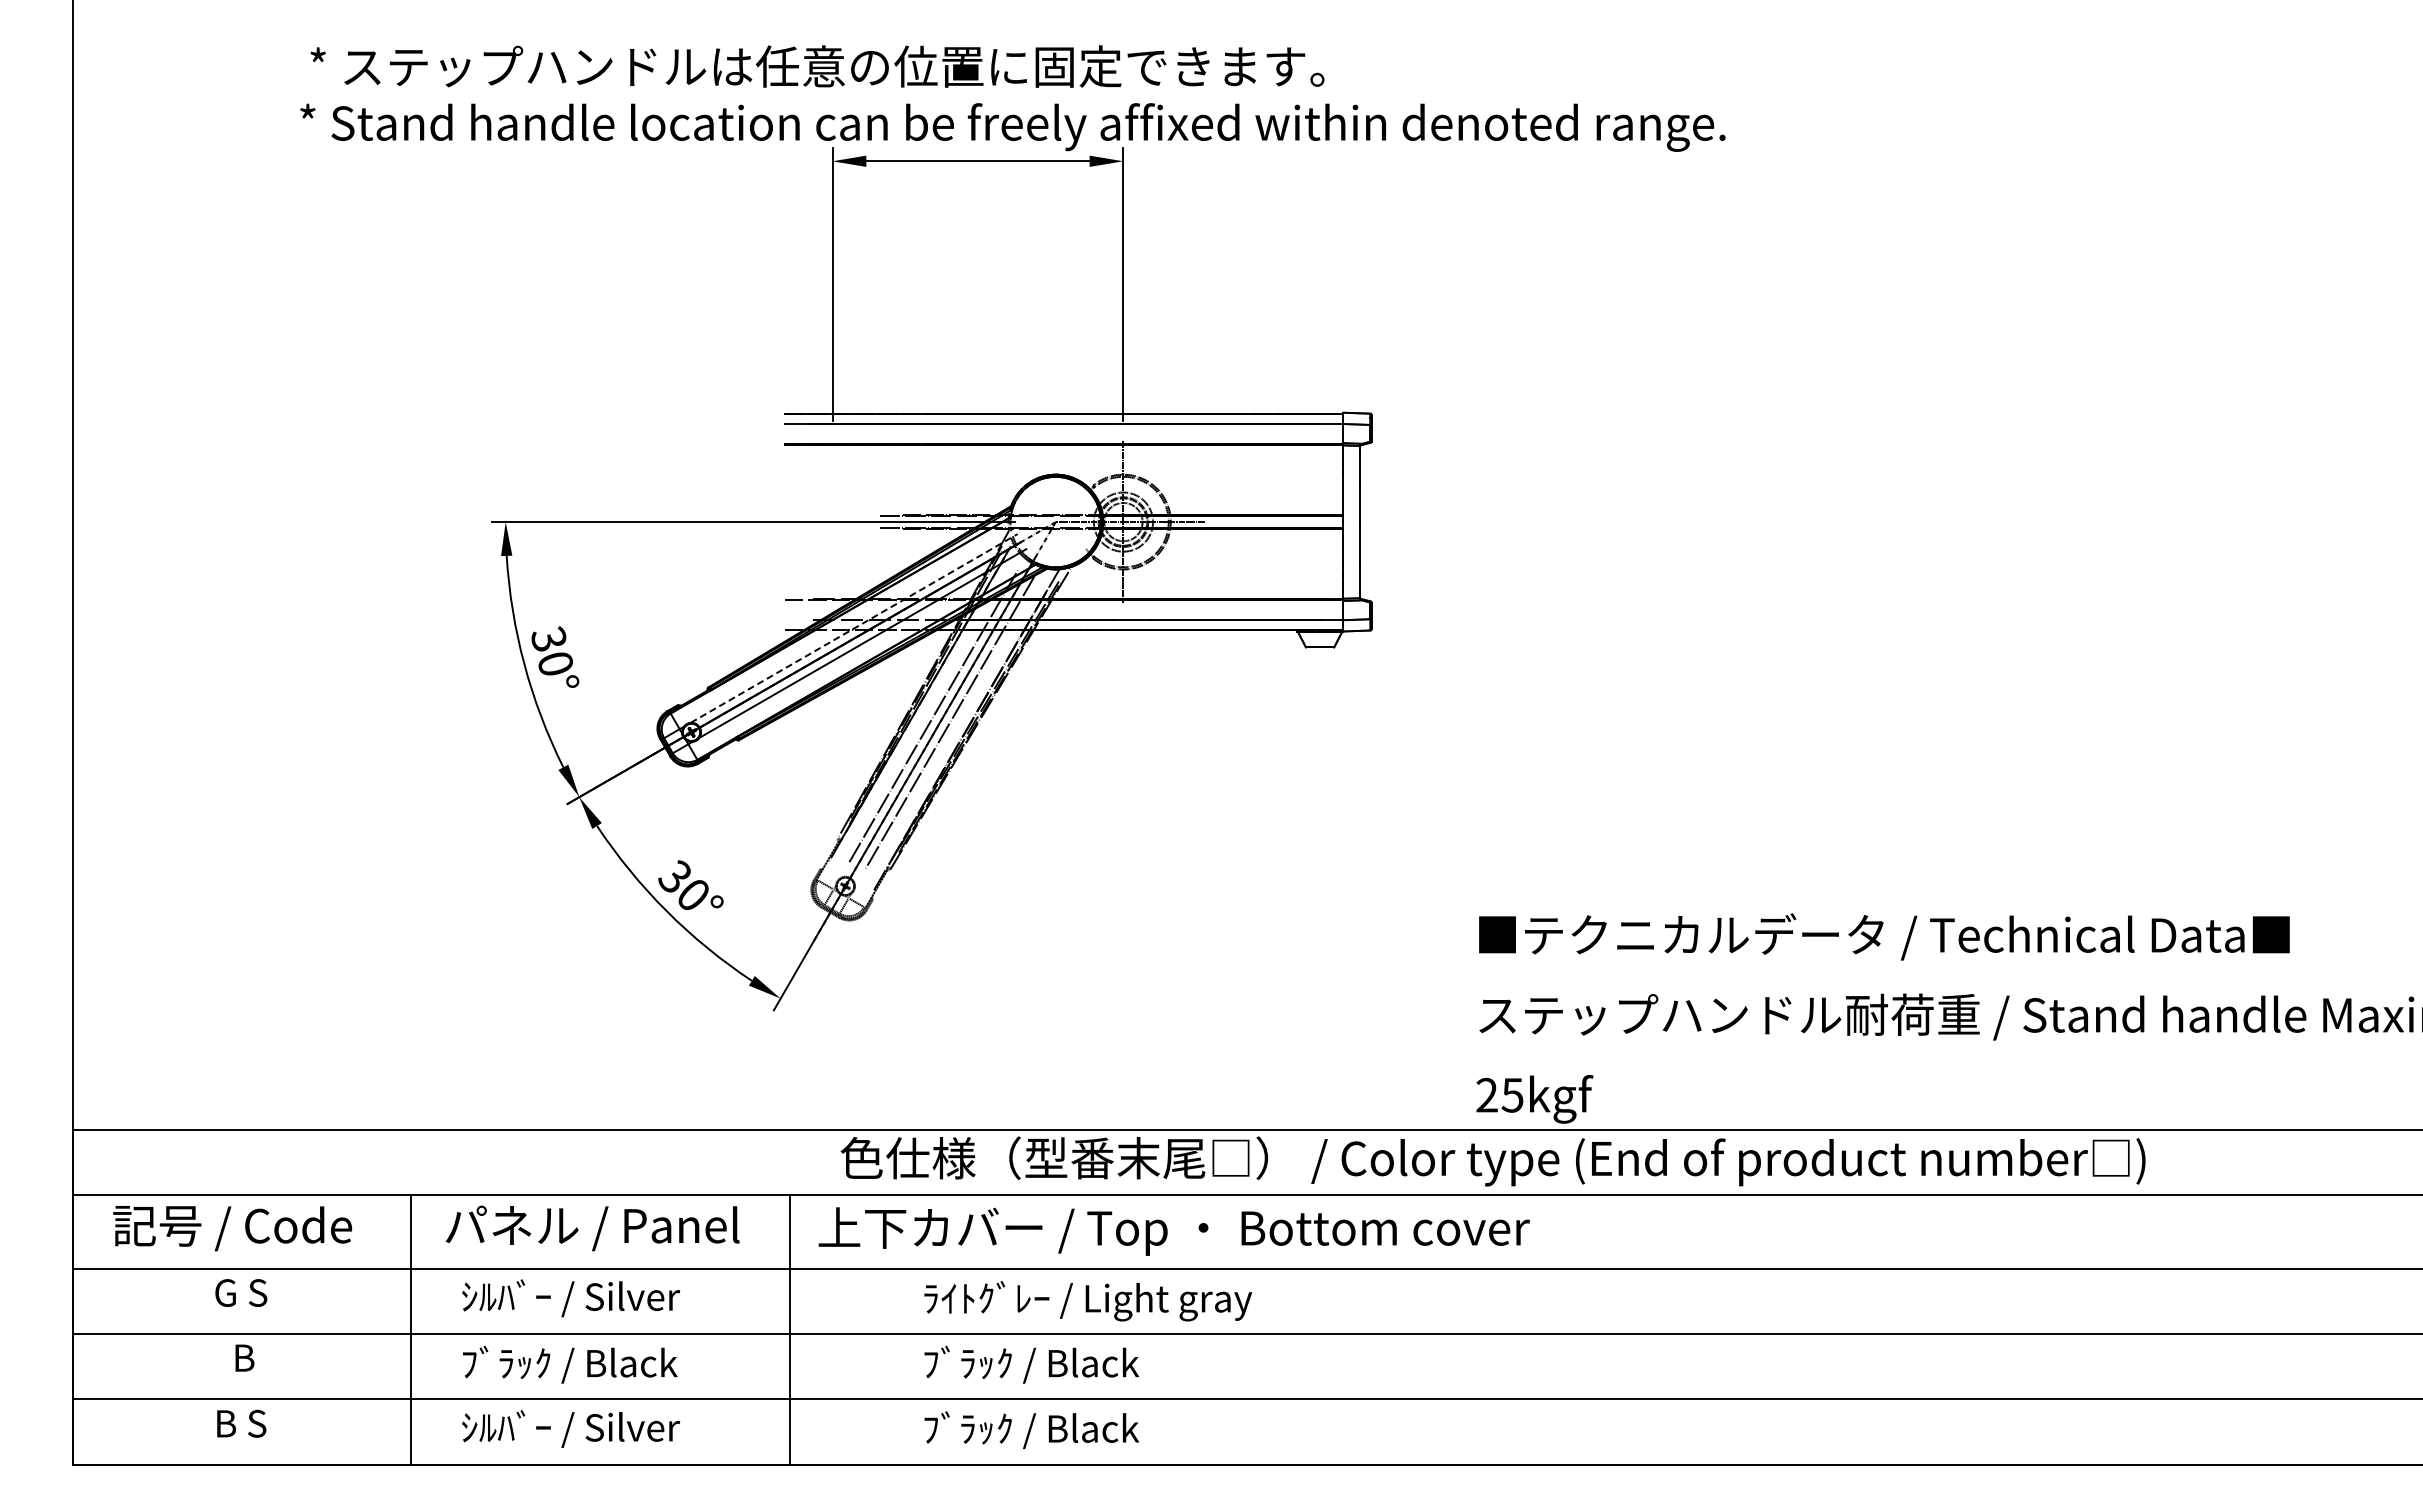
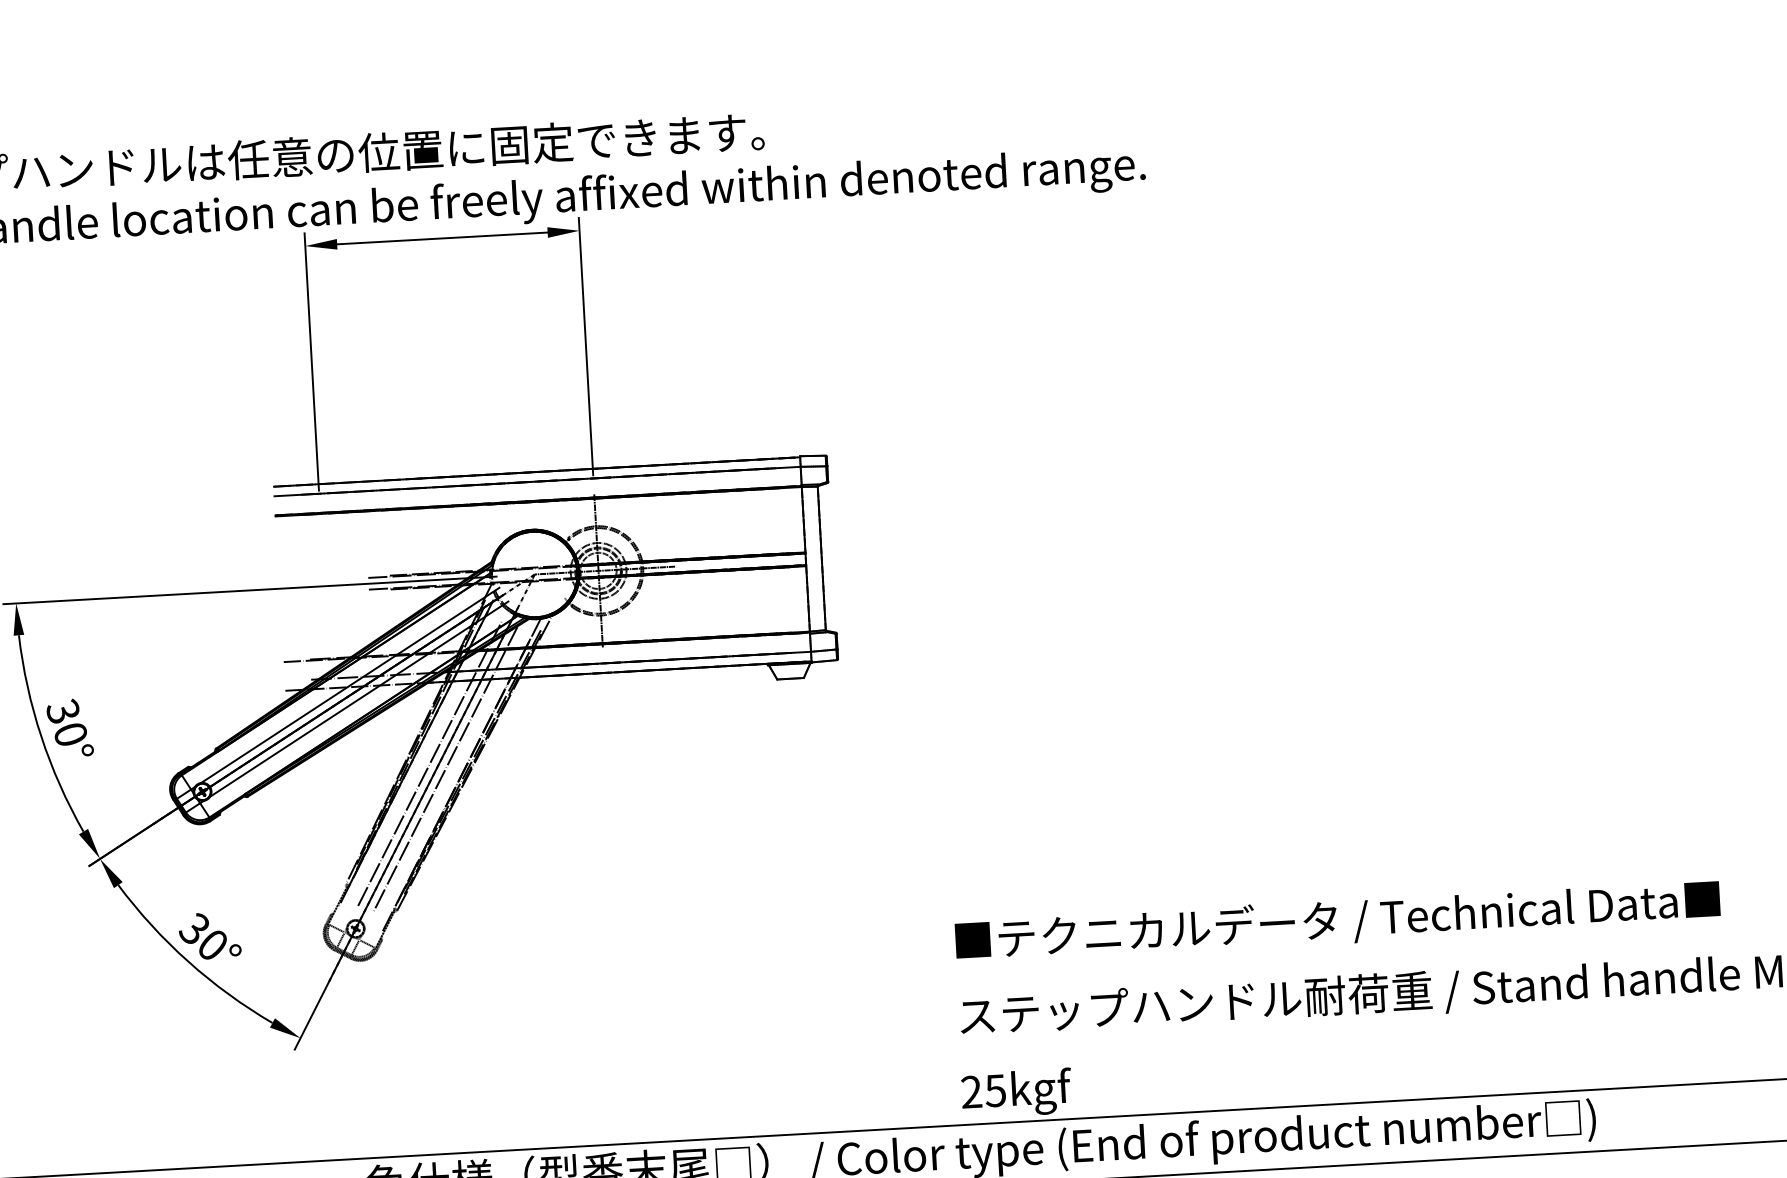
line: (854, 628) -> (350, 685), dashed -> solid

